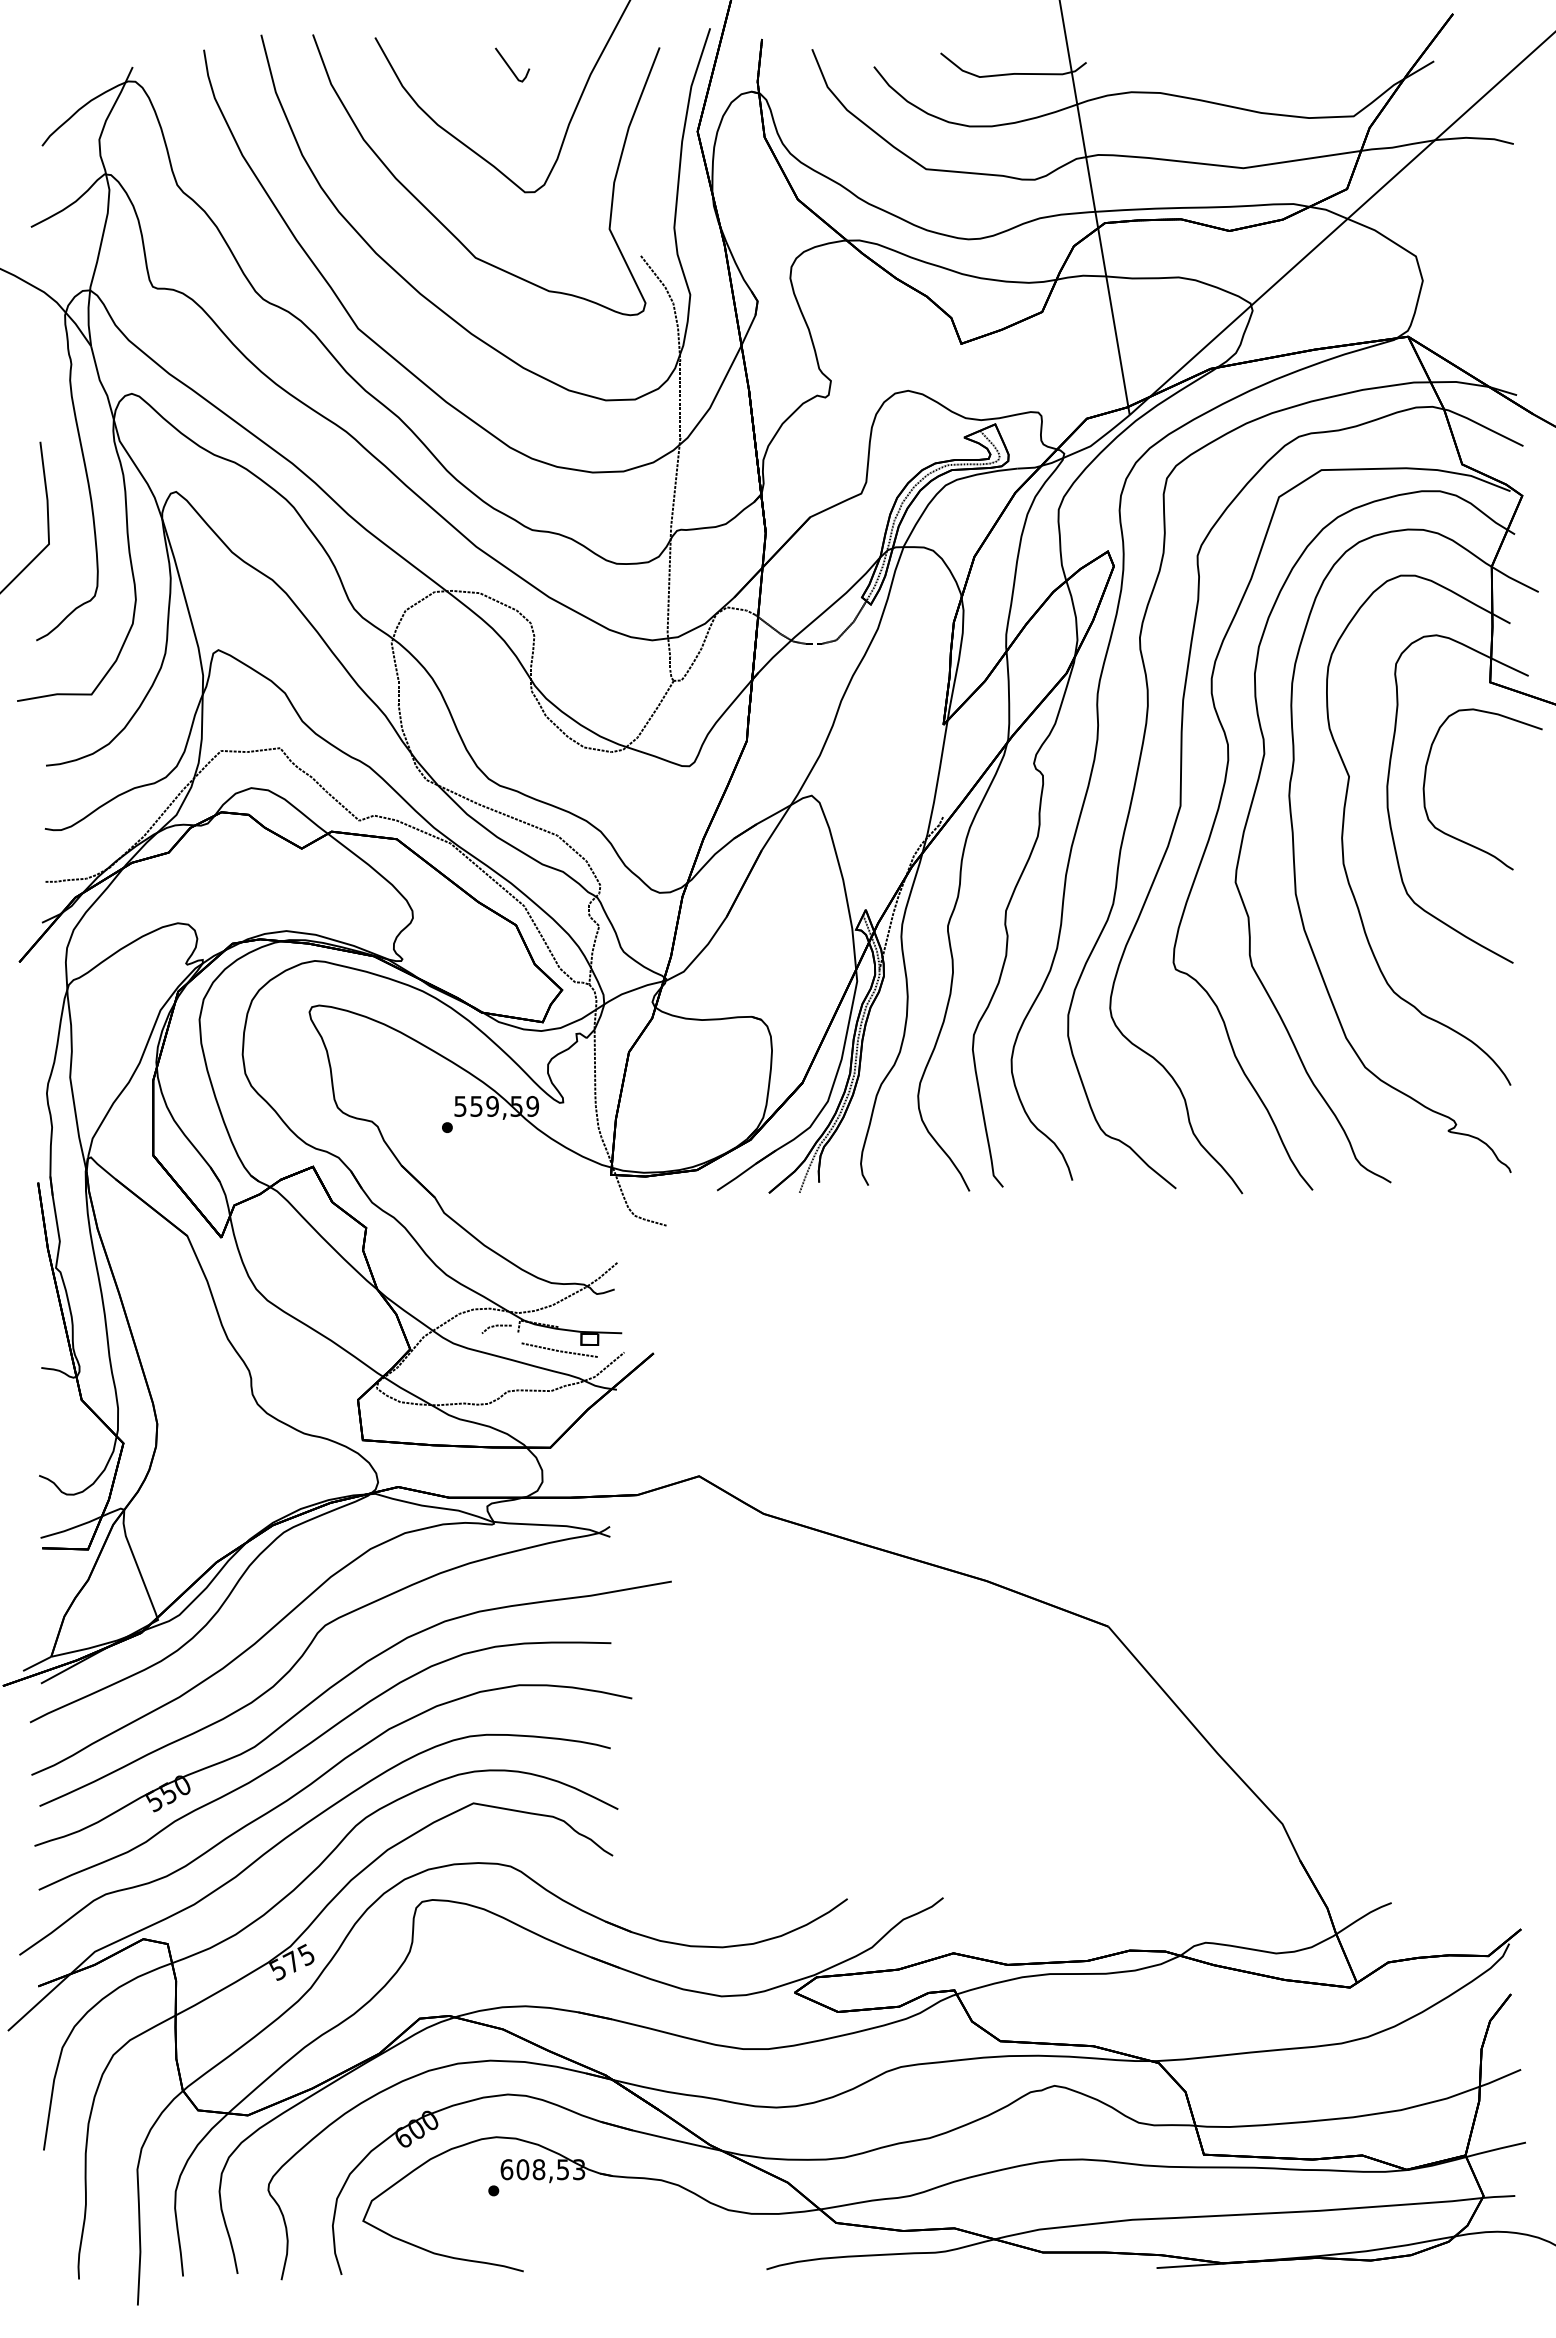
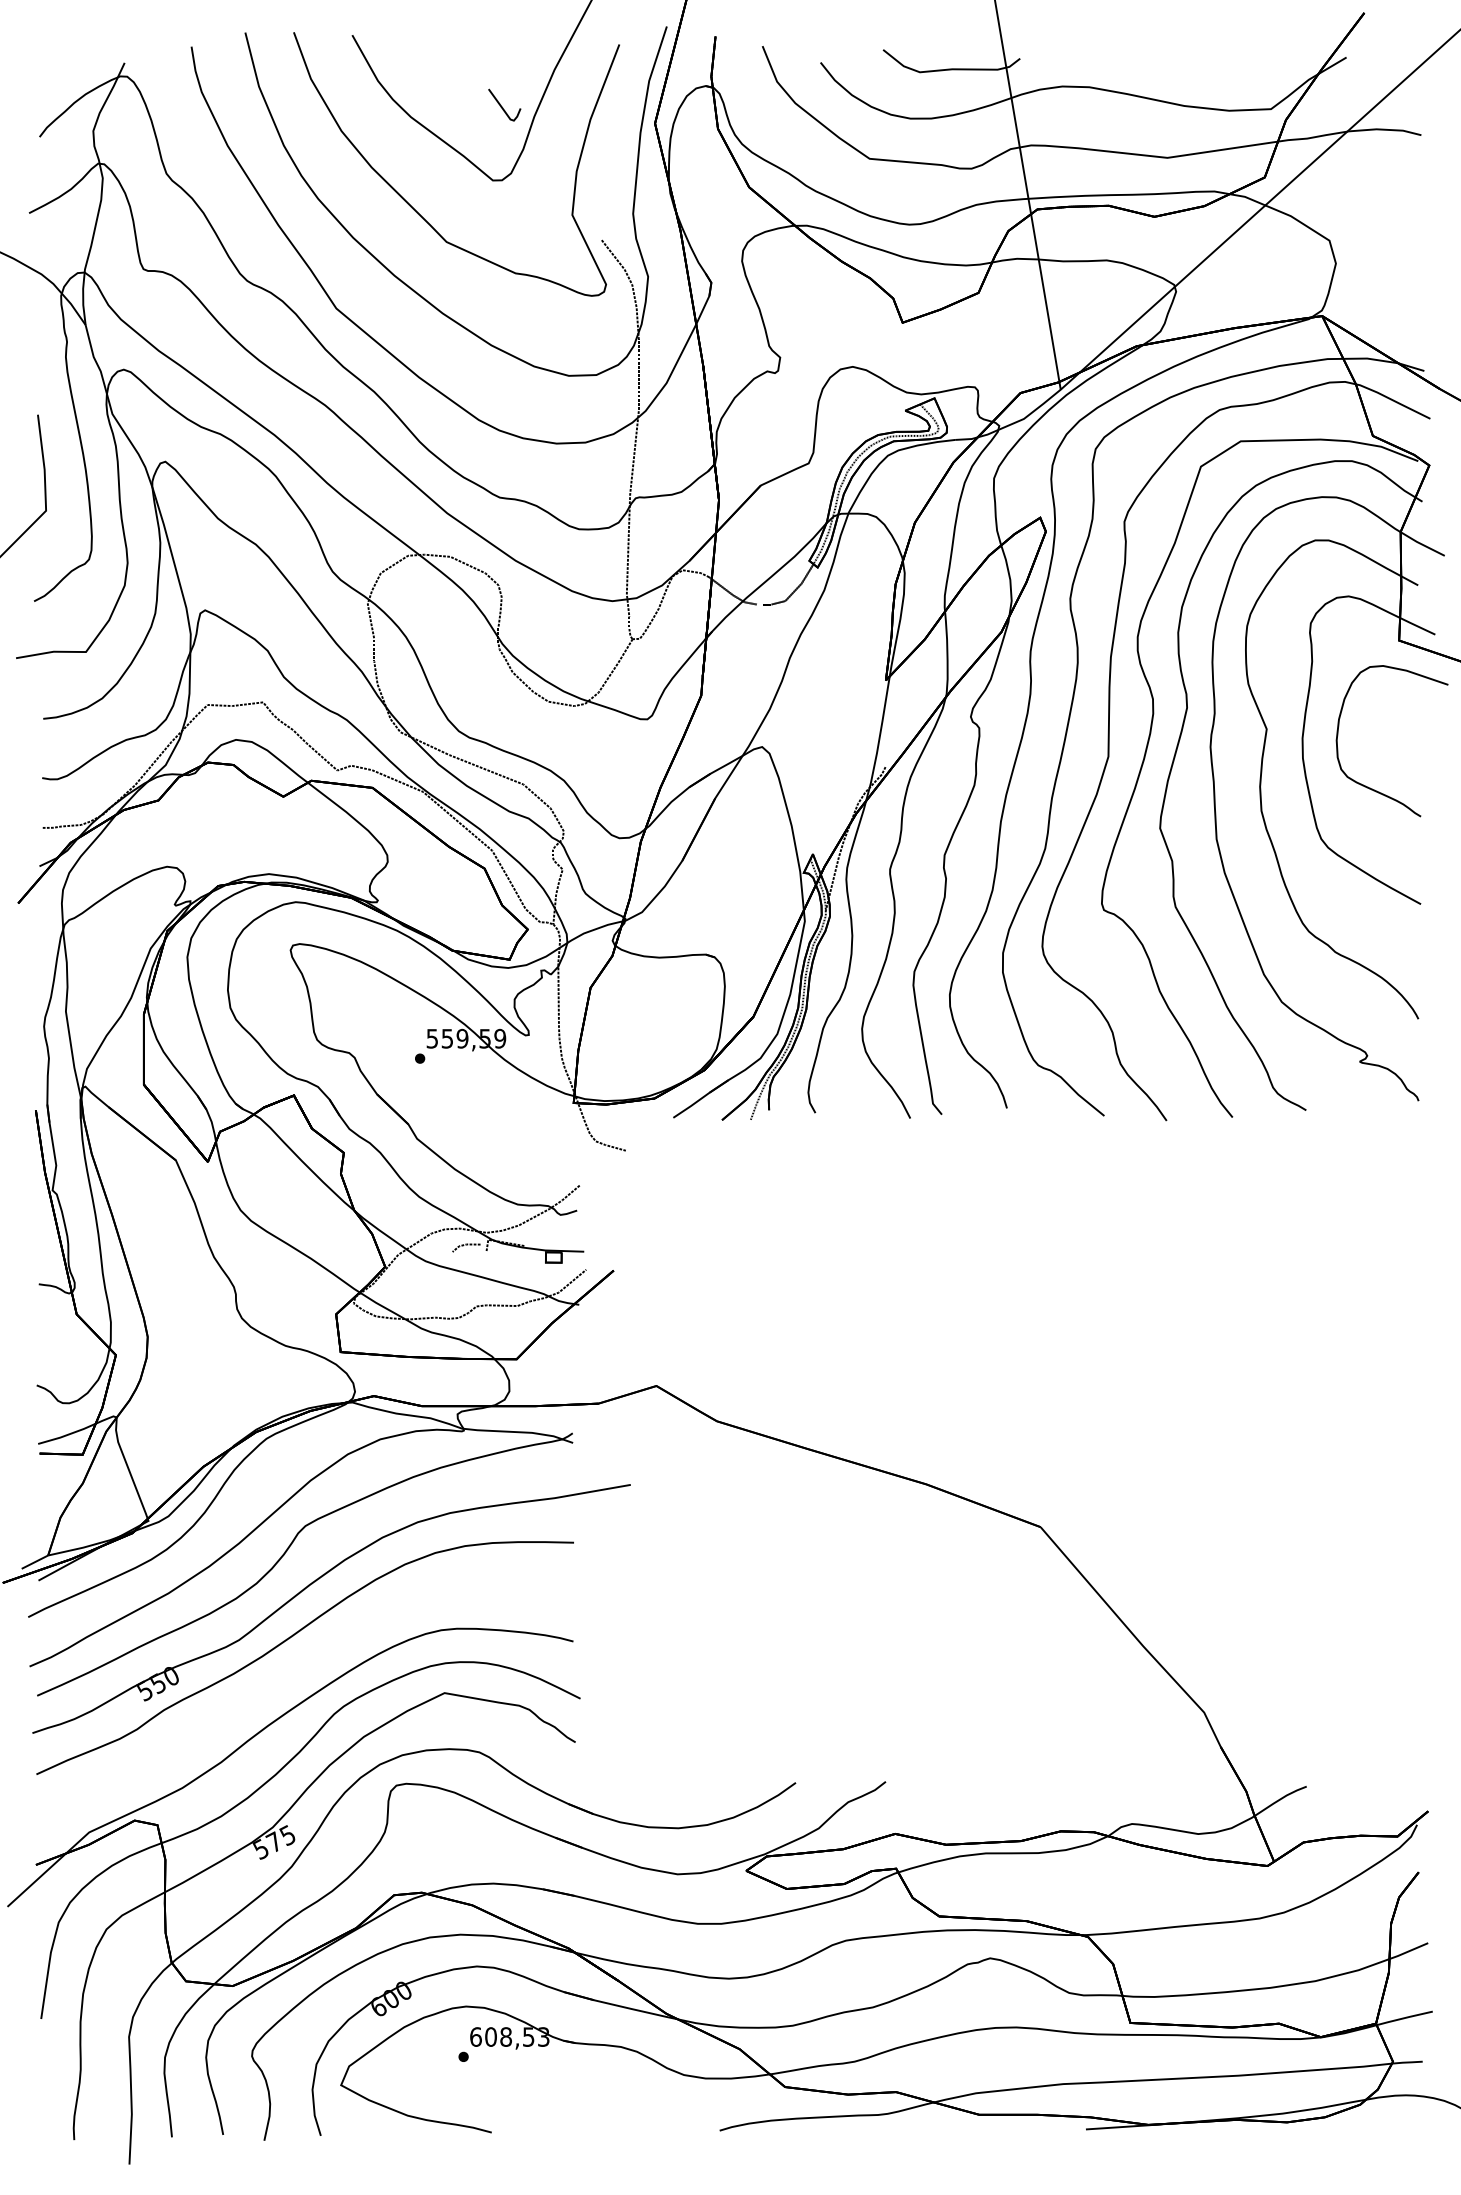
part: (512, 64) -> (504, 104), moved
line: (558, 1350) -> (524, 1267), removed
part: (302, 1791) -> (284, 1681), removed

